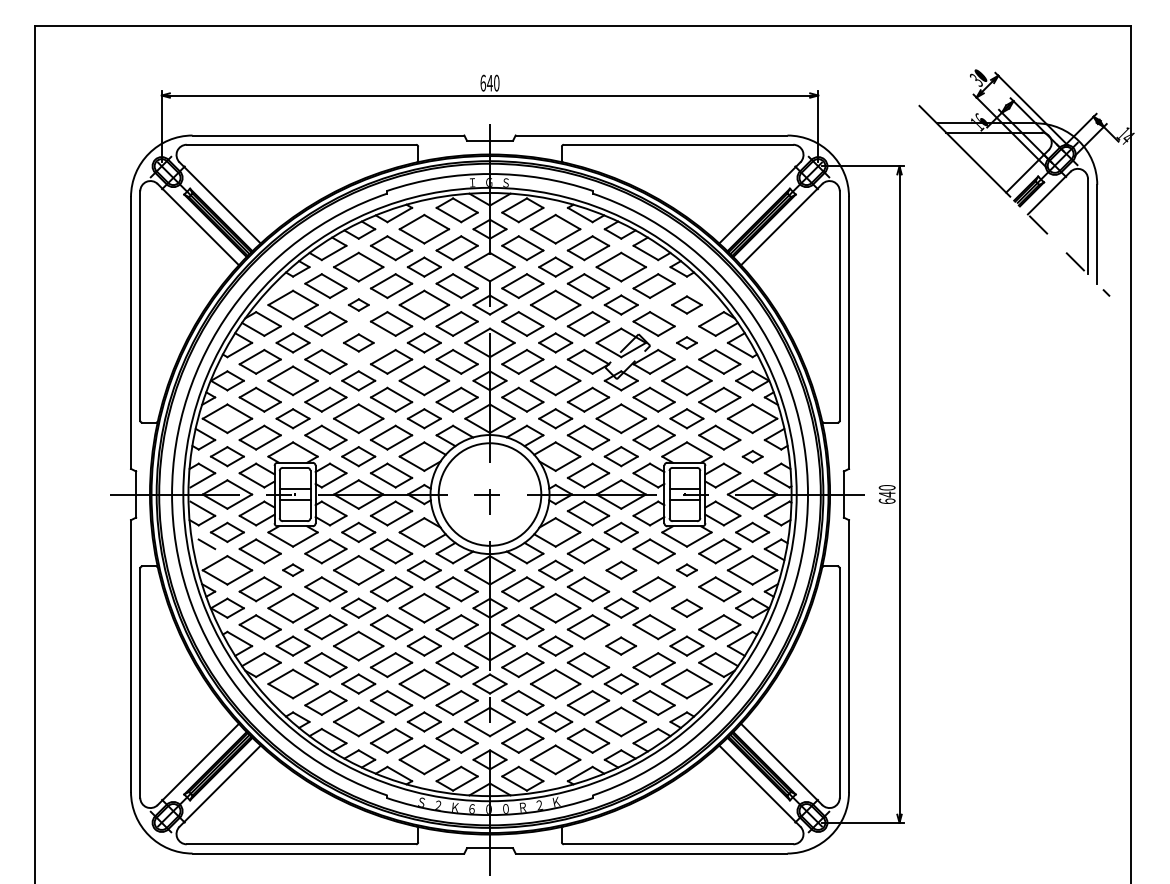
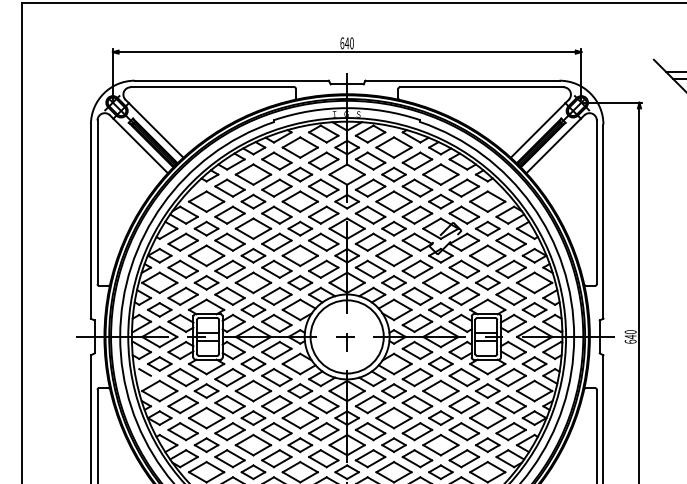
part: (358, 304) -> (253, 201), size x1.67
part: (686, 304) -> (487, 201), size x1.67
part: (358, 342) -> (253, 228), size x1.67
part: (686, 342) -> (487, 228), size x1.67
part: (752, 456) -> (534, 309), size x1.67
part: (292, 569) -> (206, 390), size x1.67
part: (686, 569) -> (487, 390), size x1.67
part: (621, 570) -> (441, 391), size x1.67
part: (686, 608) -> (487, 418), size x1.67
part: (620, 645) -> (440, 444), size x1.67

